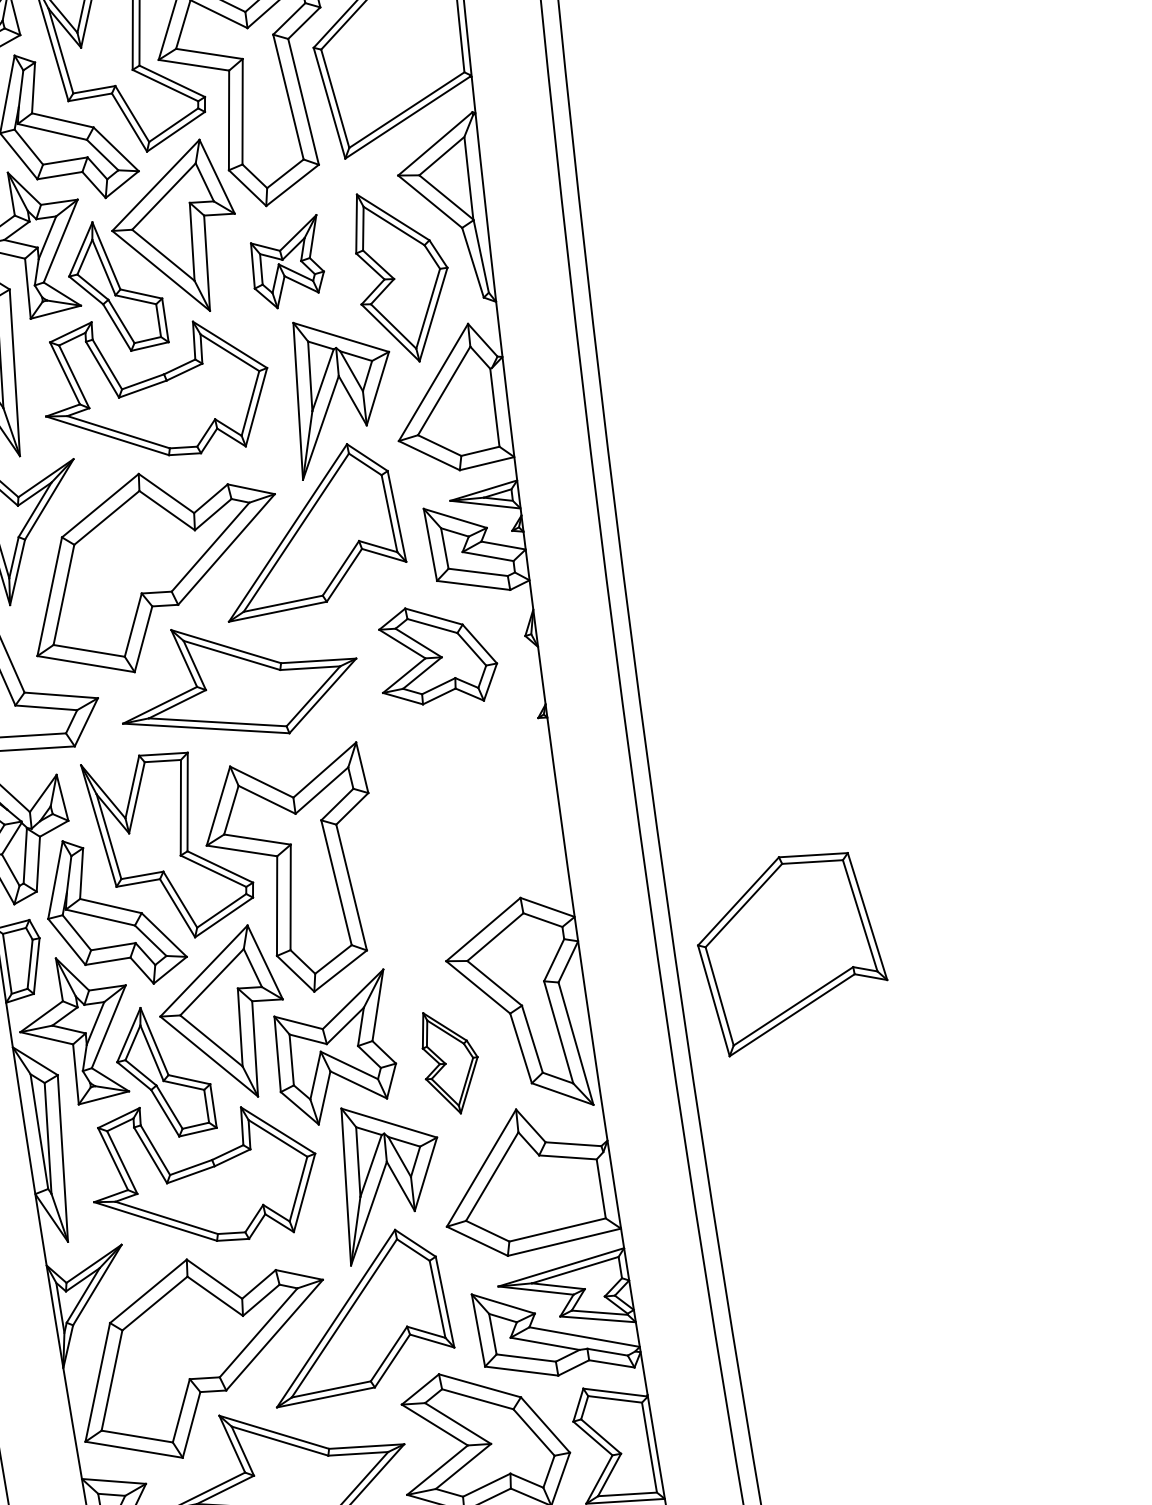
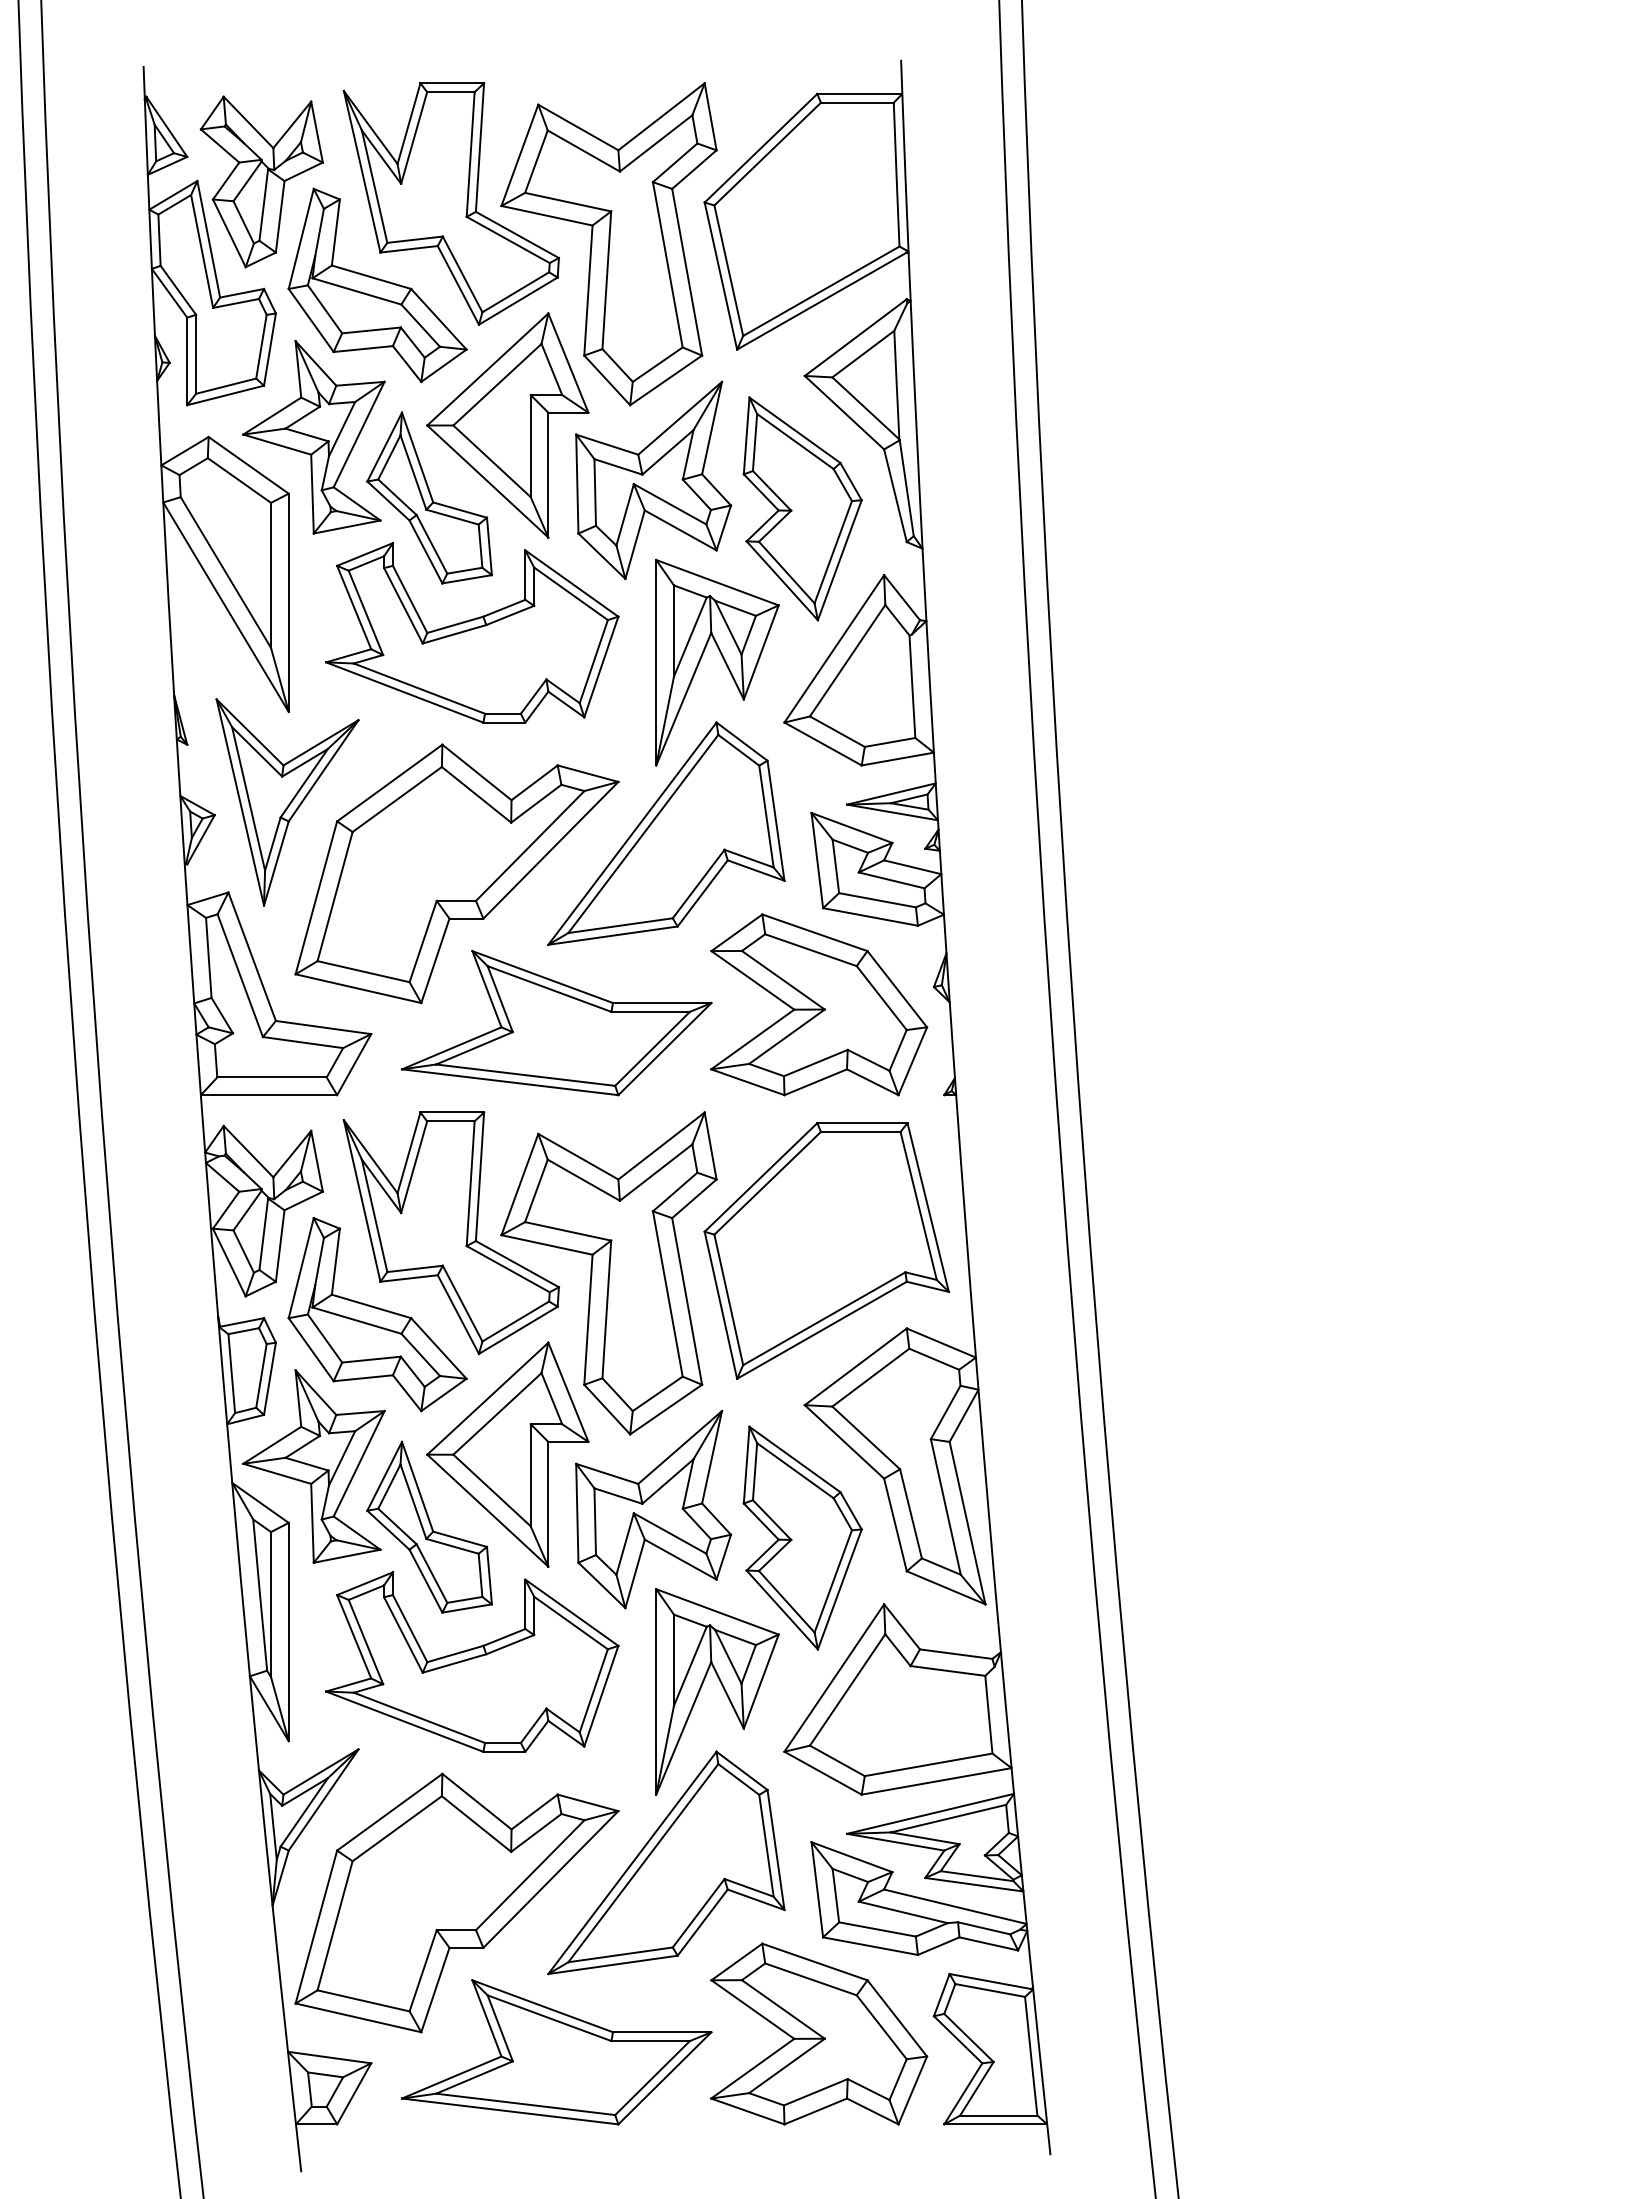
part: (287, 261) -> (653, 479), size x1.67
part: (438, 654) -> (819, 1004), size x1.43
part: (791, 954) -> (826, 1250), moved
part: (450, 1062) -> (802, 1537), size x1.67

